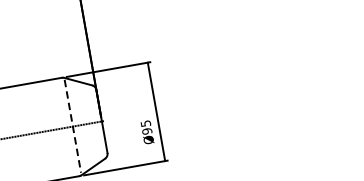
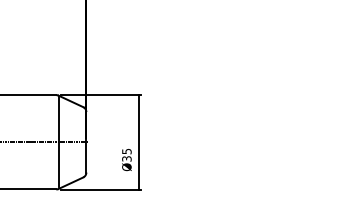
line: (72, 126) -> (58, 142), dashed -> solid
text: (146, 130) -> (126, 158), Ø95 -> Ø35

